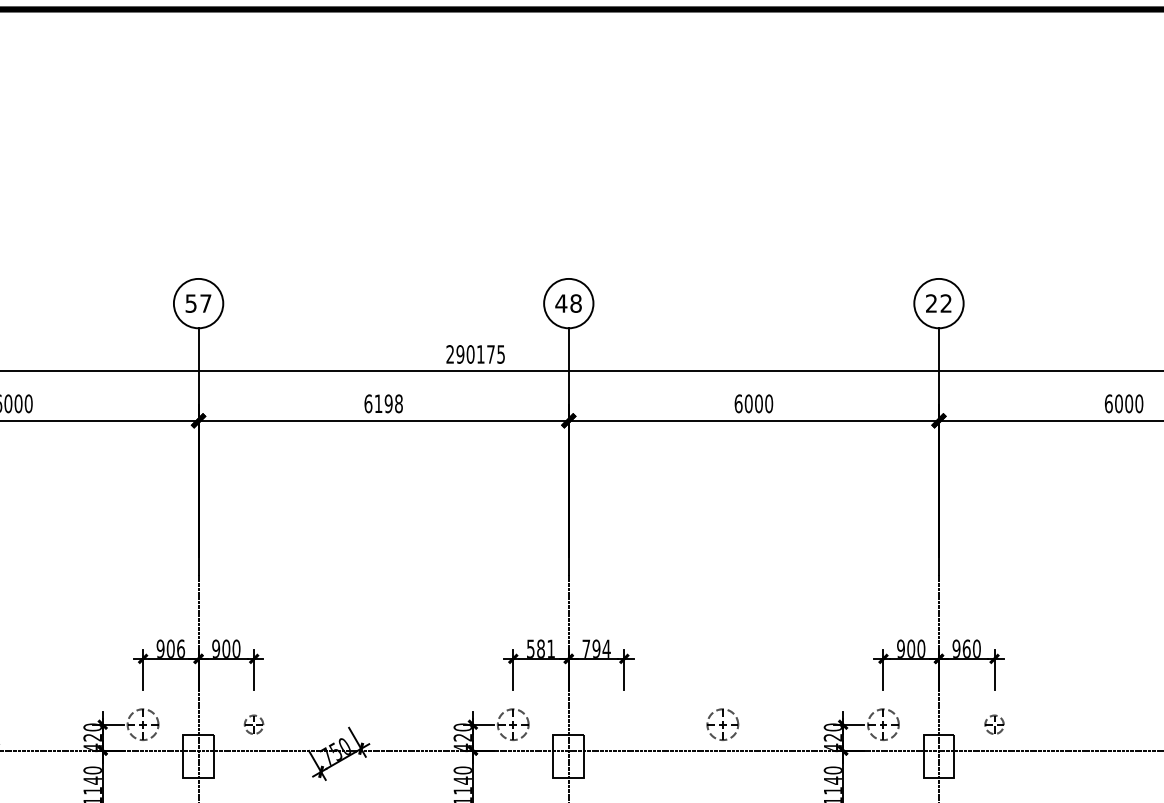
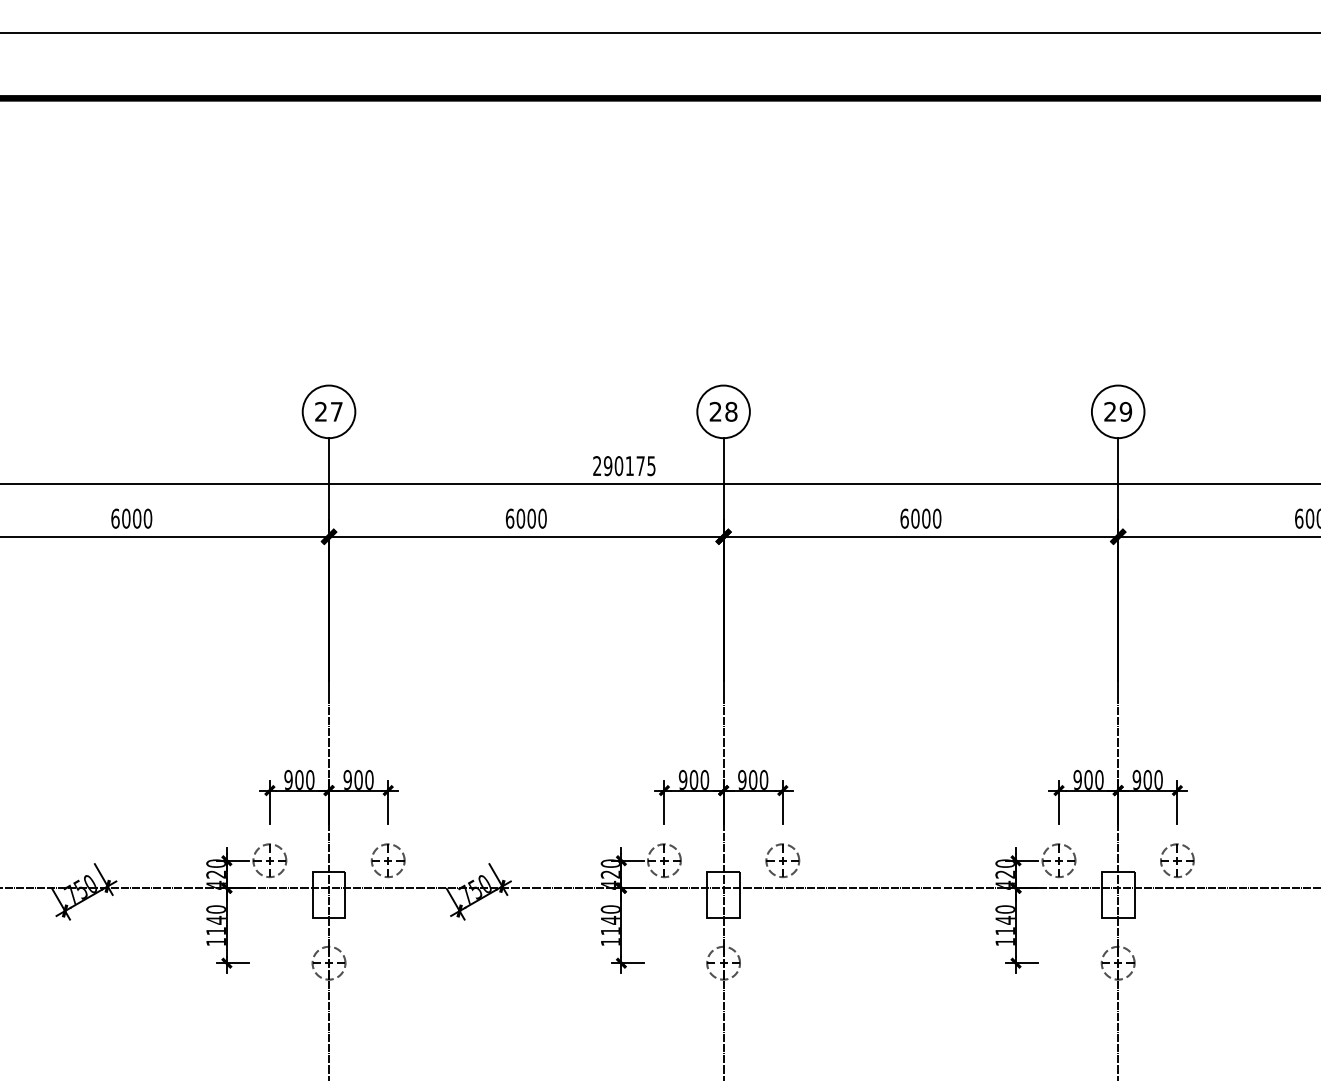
text: (190, 303) -> (320, 411), 57 -> 27
text: (561, 303) -> (715, 411), 48 -> 28
text: (945, 303) -> (1125, 411), 22 -> 29
text: (388, 403) -> (531, 518), 6198 -> 6000
text: (181, 648) -> (310, 779), 906 -> 900
text: (540, 648) -> (693, 779), 581 -> 900
text: (596, 648) -> (753, 779), 794 -> 900
text: (966, 648) -> (1147, 779), 960 -> 900
part: (253, 724) -> (387, 860), size x1.67
part: (722, 724) -> (782, 860), moved
part: (994, 724) -> (1177, 860), size x1.67

